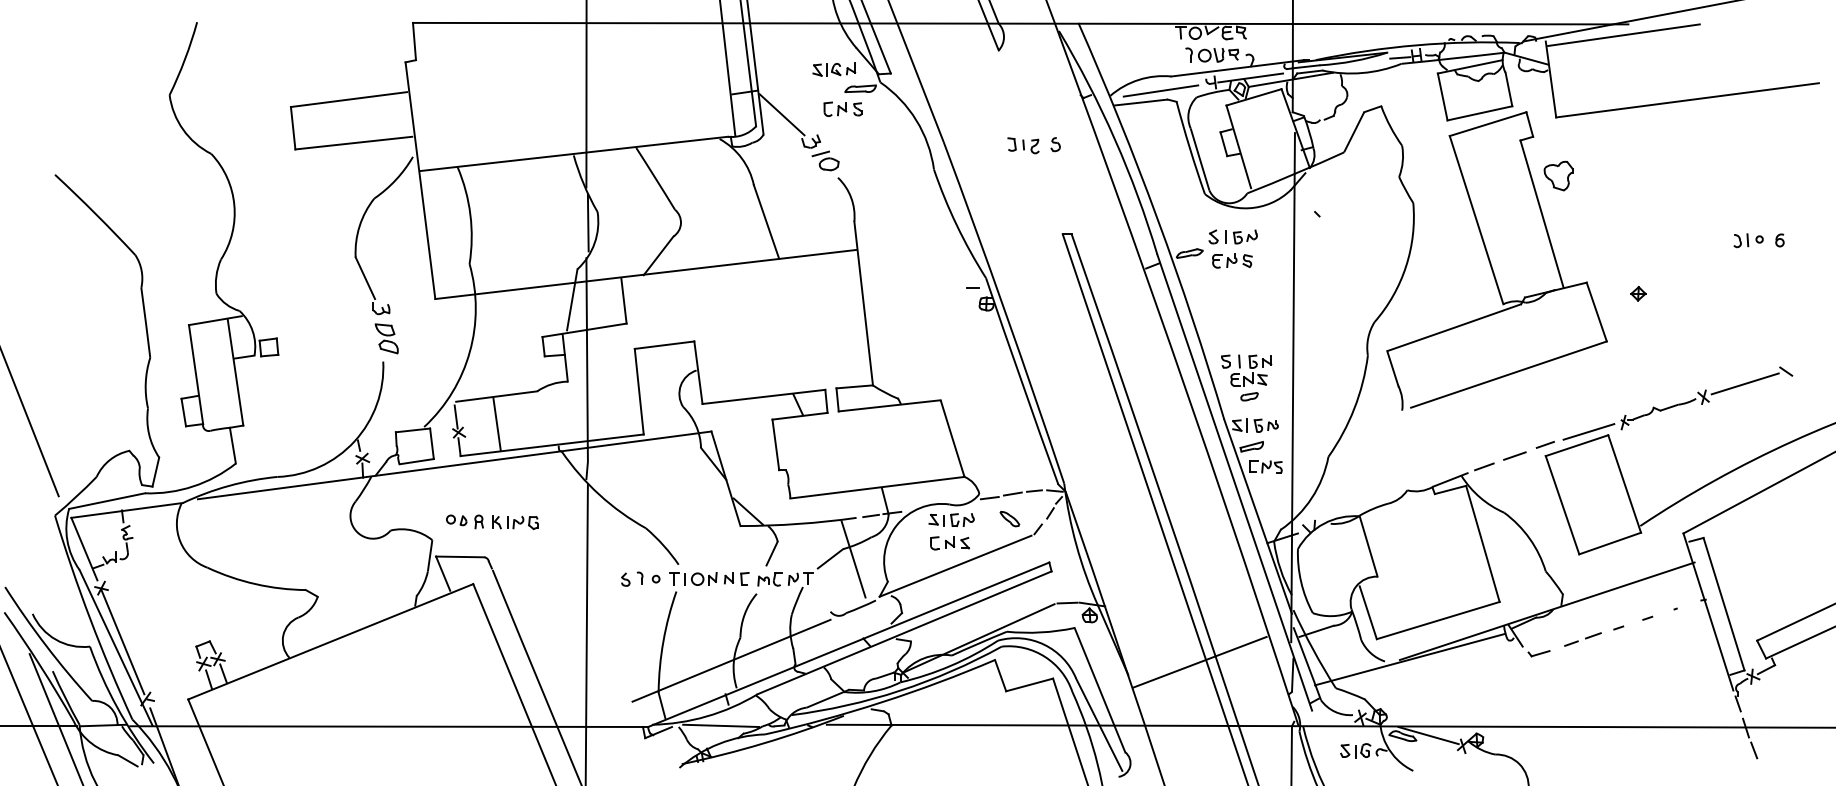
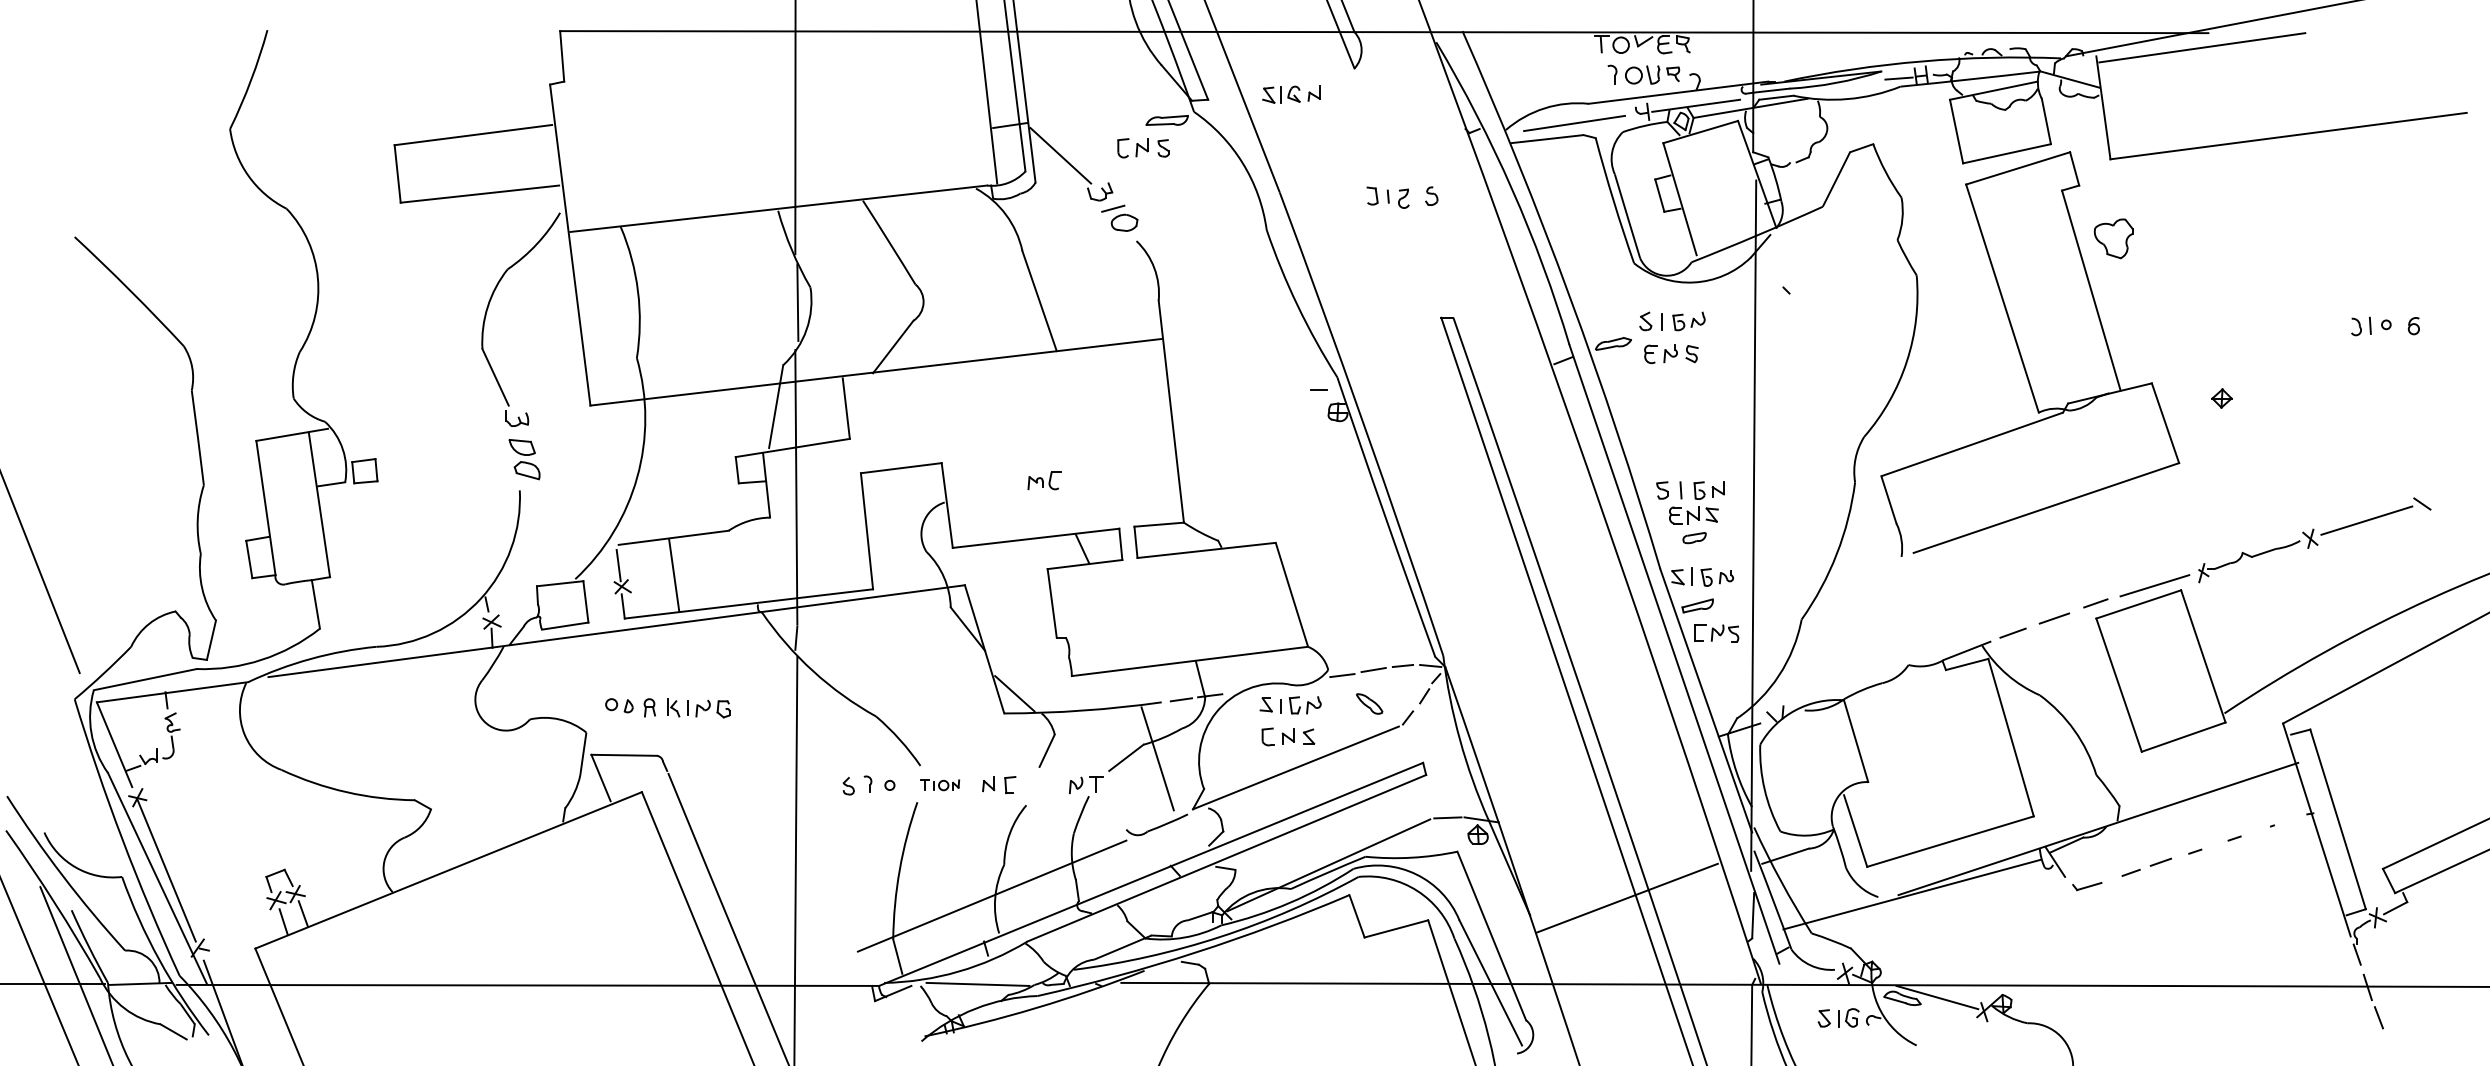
part: (834, 69) -> (1291, 94), moved
part: (692, 579) -> (939, 785), size x0.6
part: (770, 579) -> (1044, 480), moved

